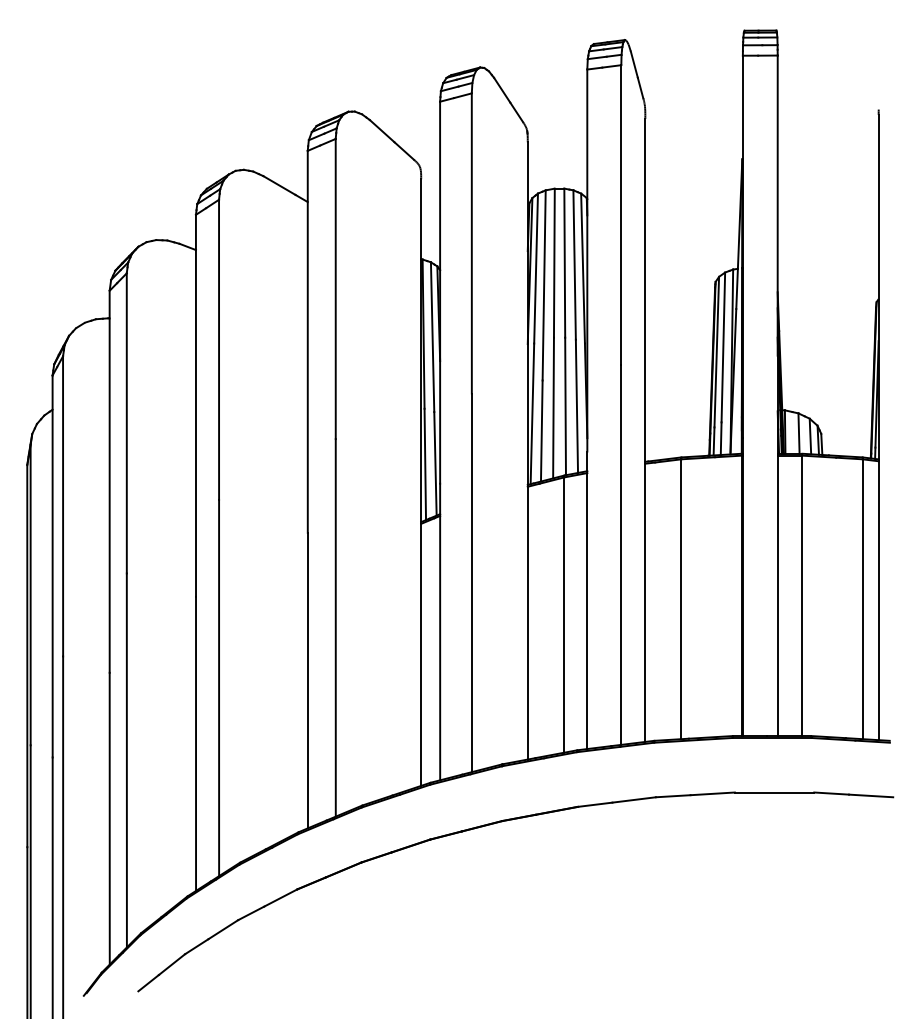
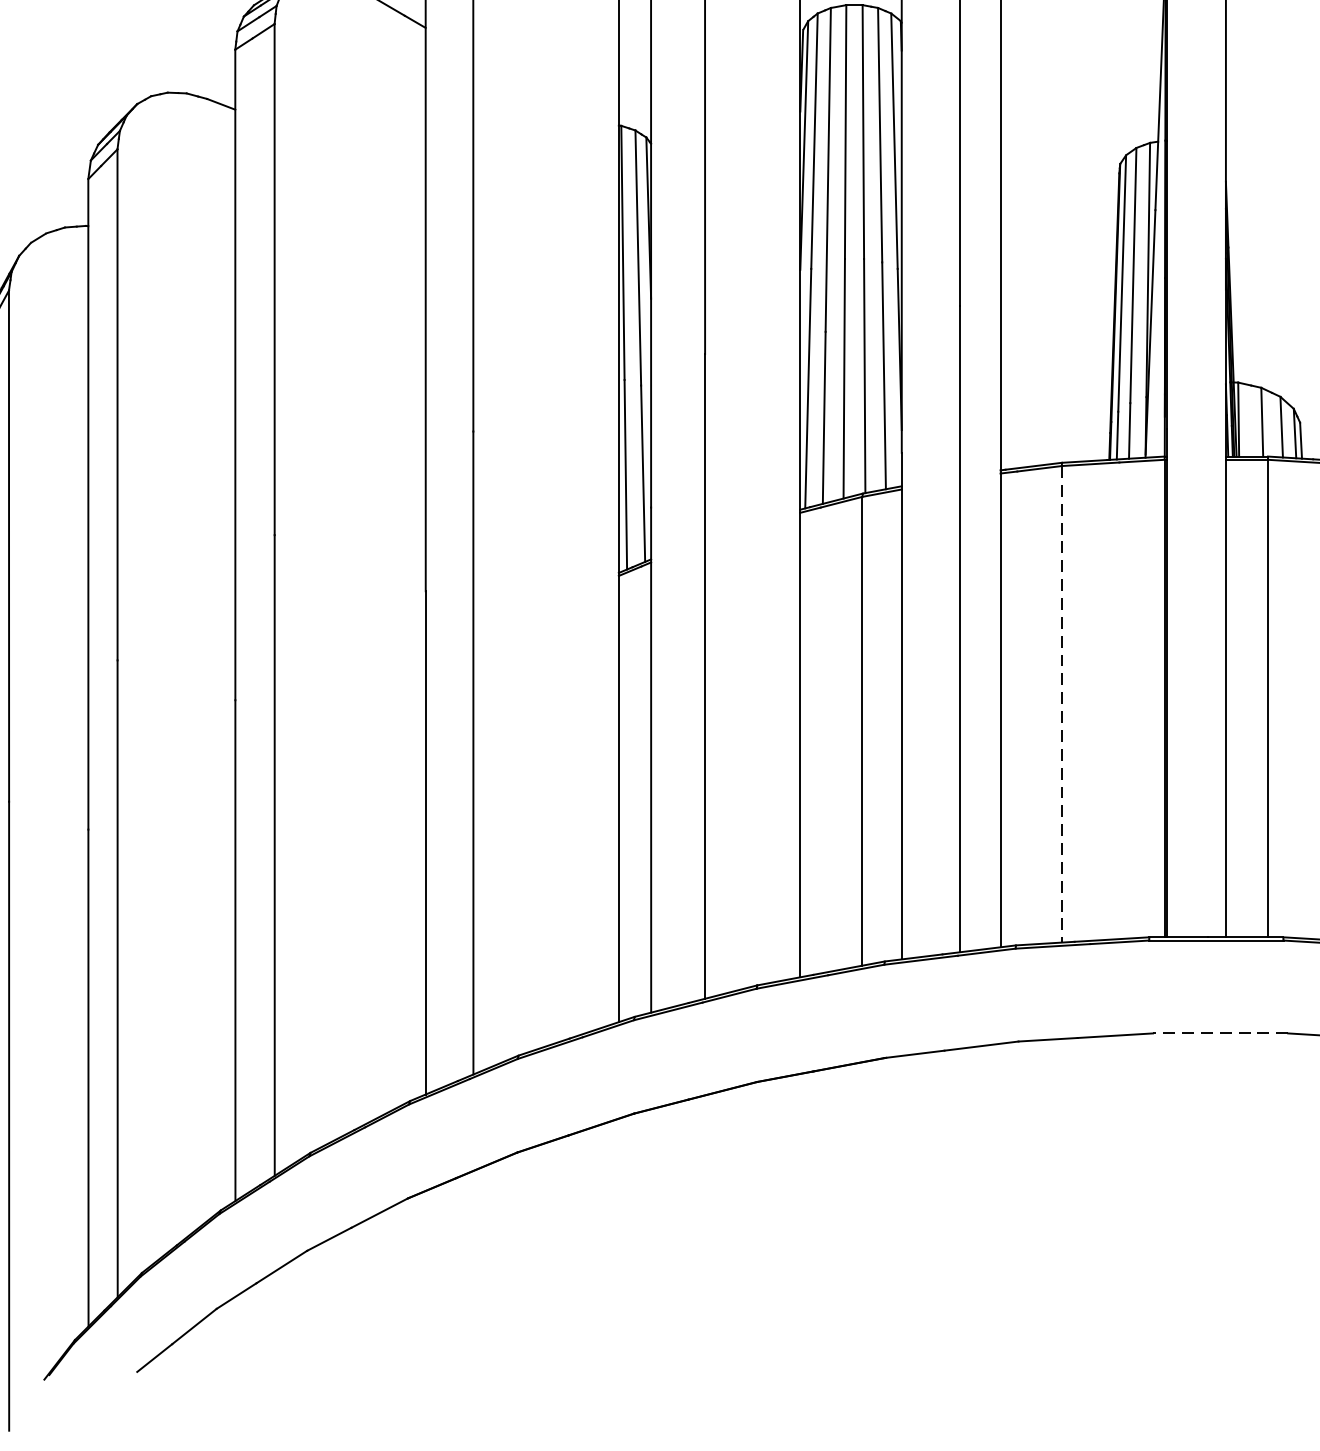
line: (681, 599) -> (1062, 704), solid -> dashed
line: (774, 792) -> (1220, 1033), solid -> dashed

